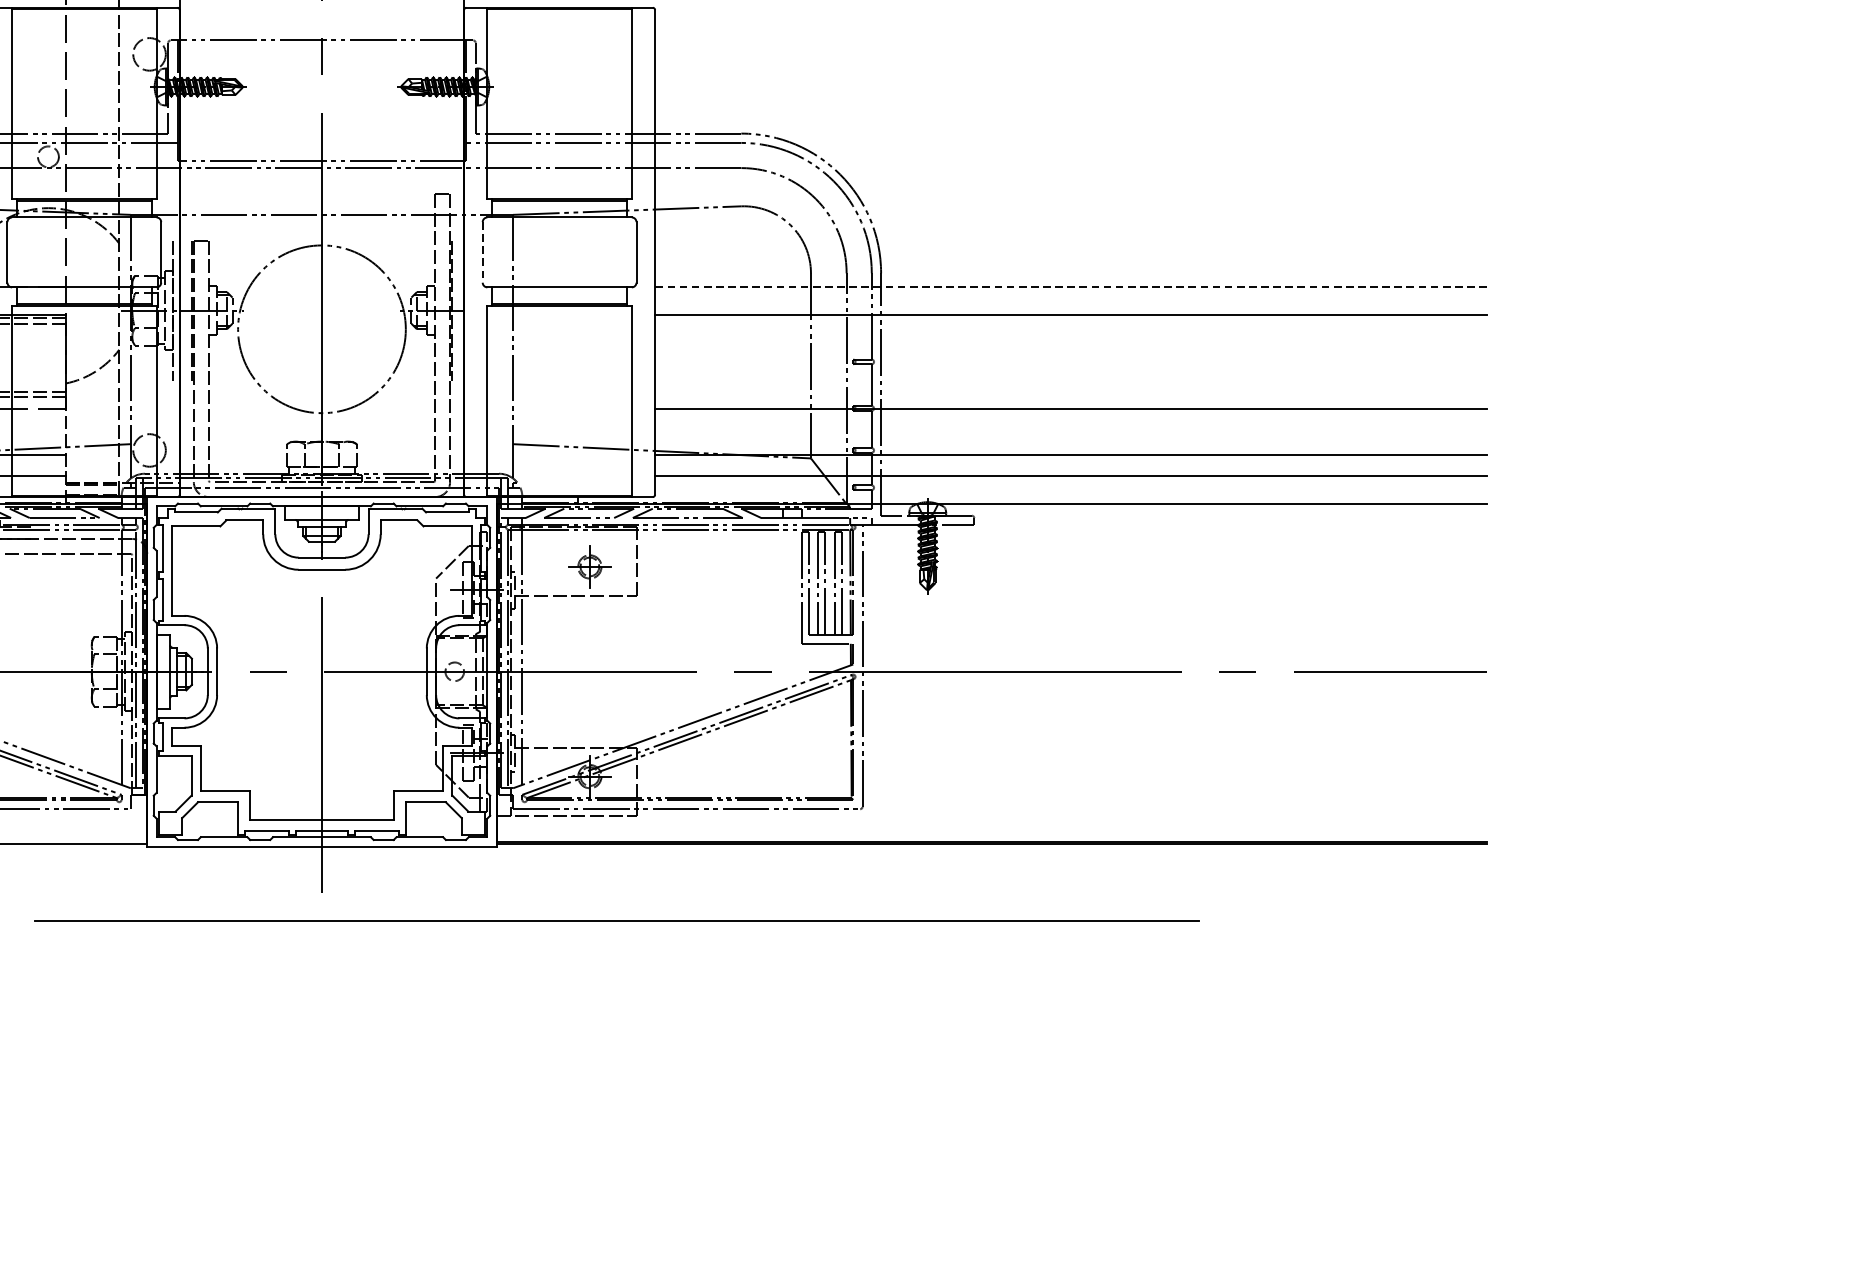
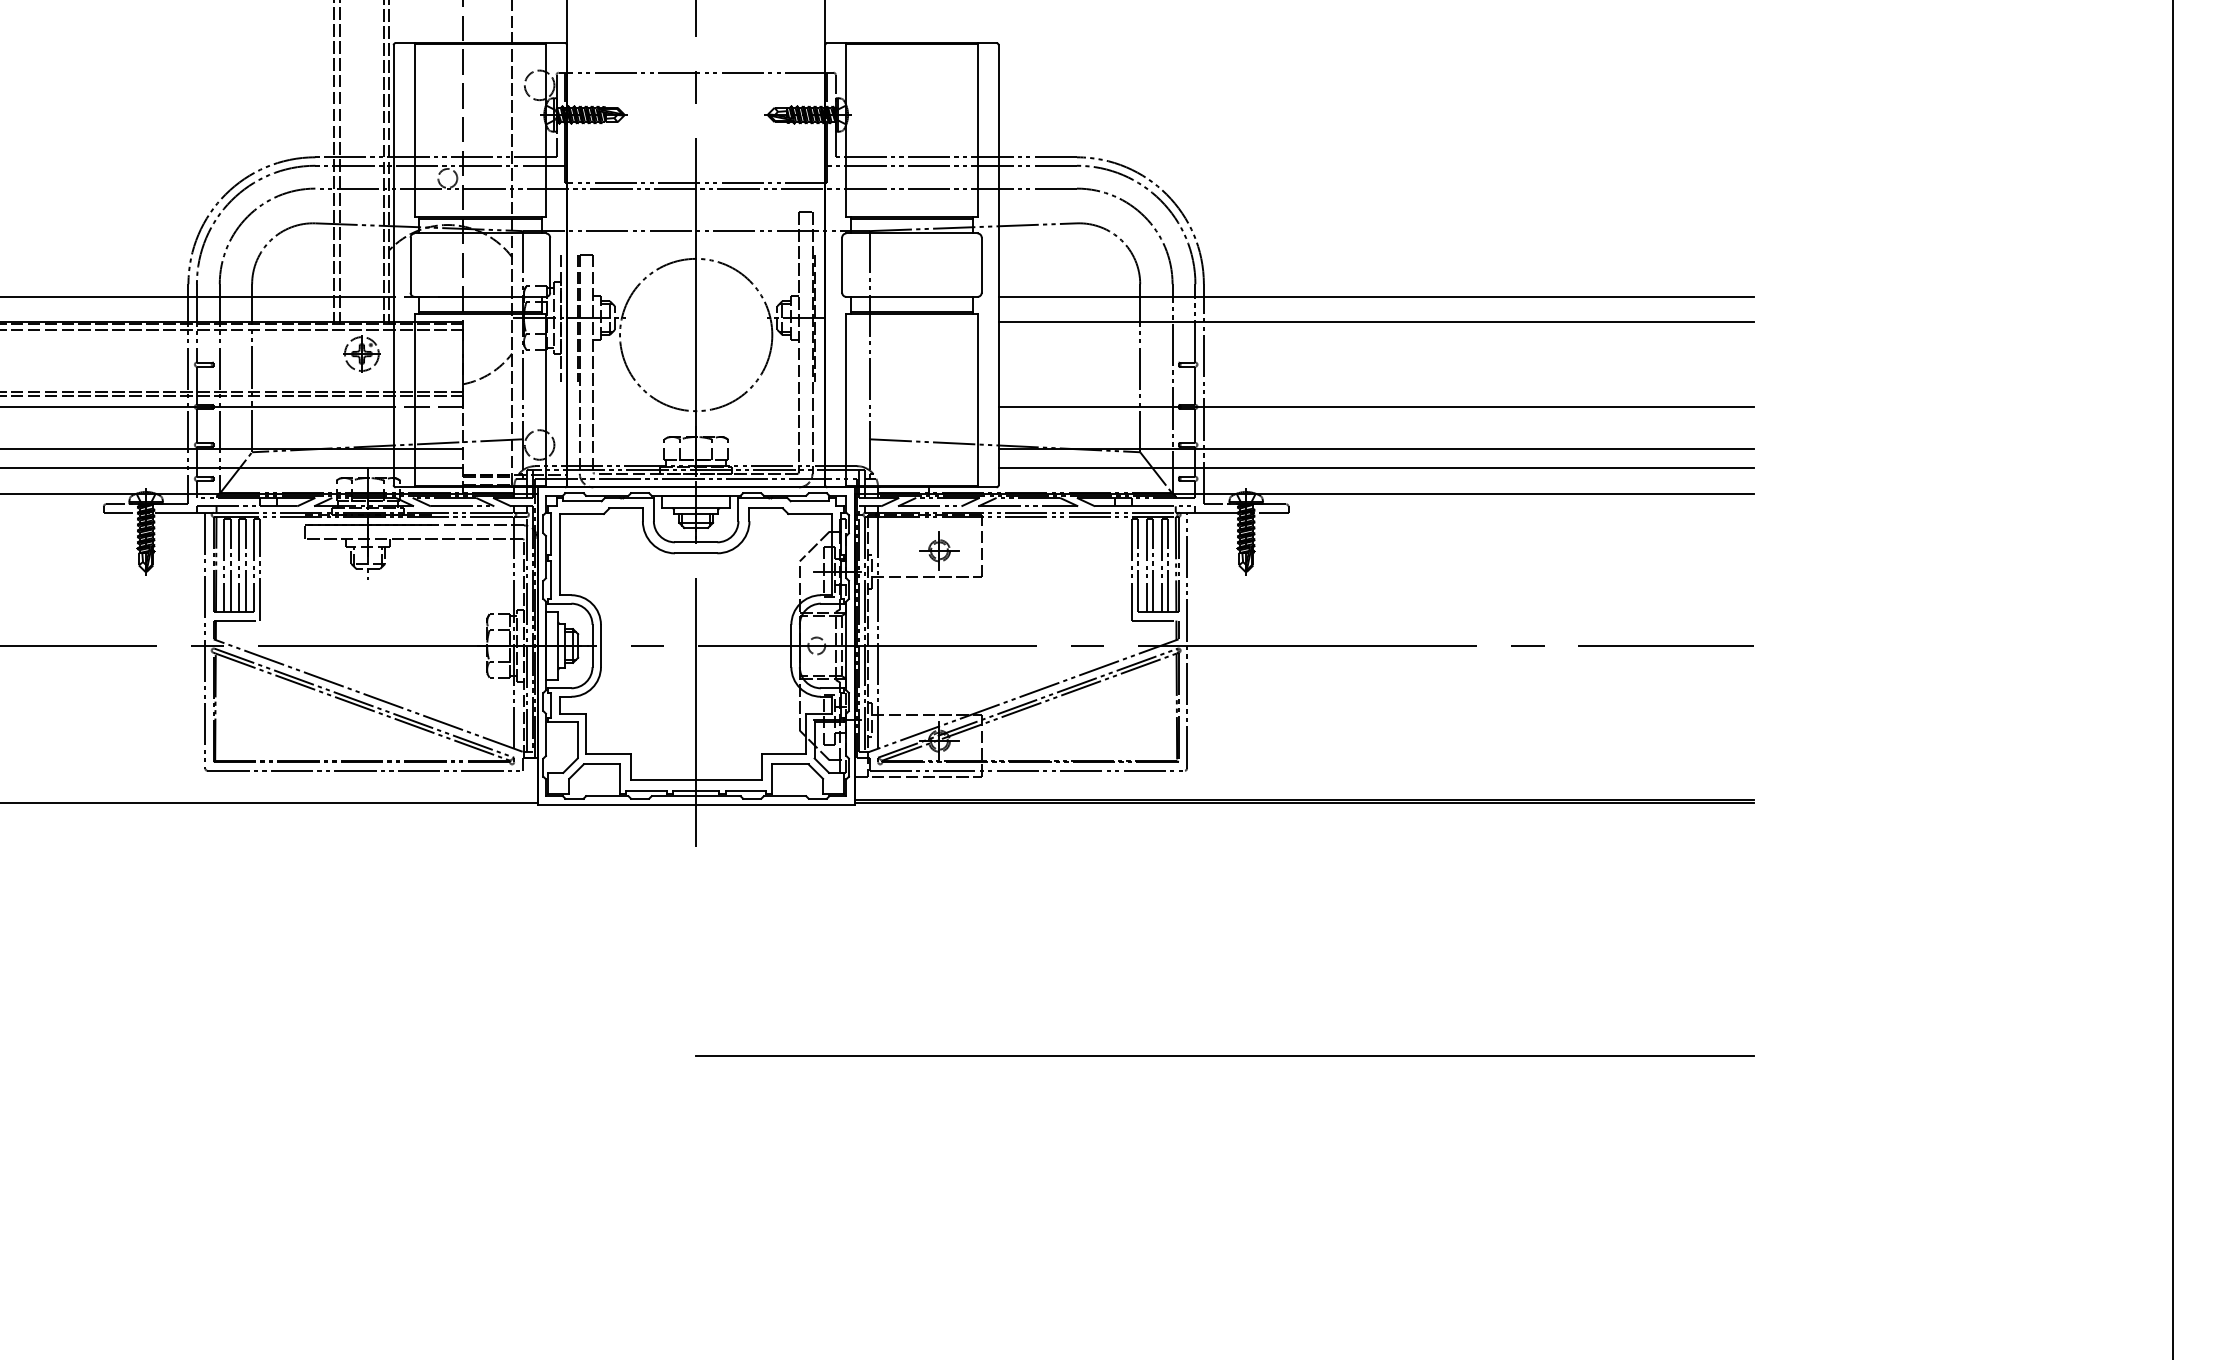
line: (483, 252) -> (842, 265), dashed -> solid
line: (1071, 286) -> (1376, 296), dashed -> solid
line: (616, 920) -> (1224, 1055), moved

